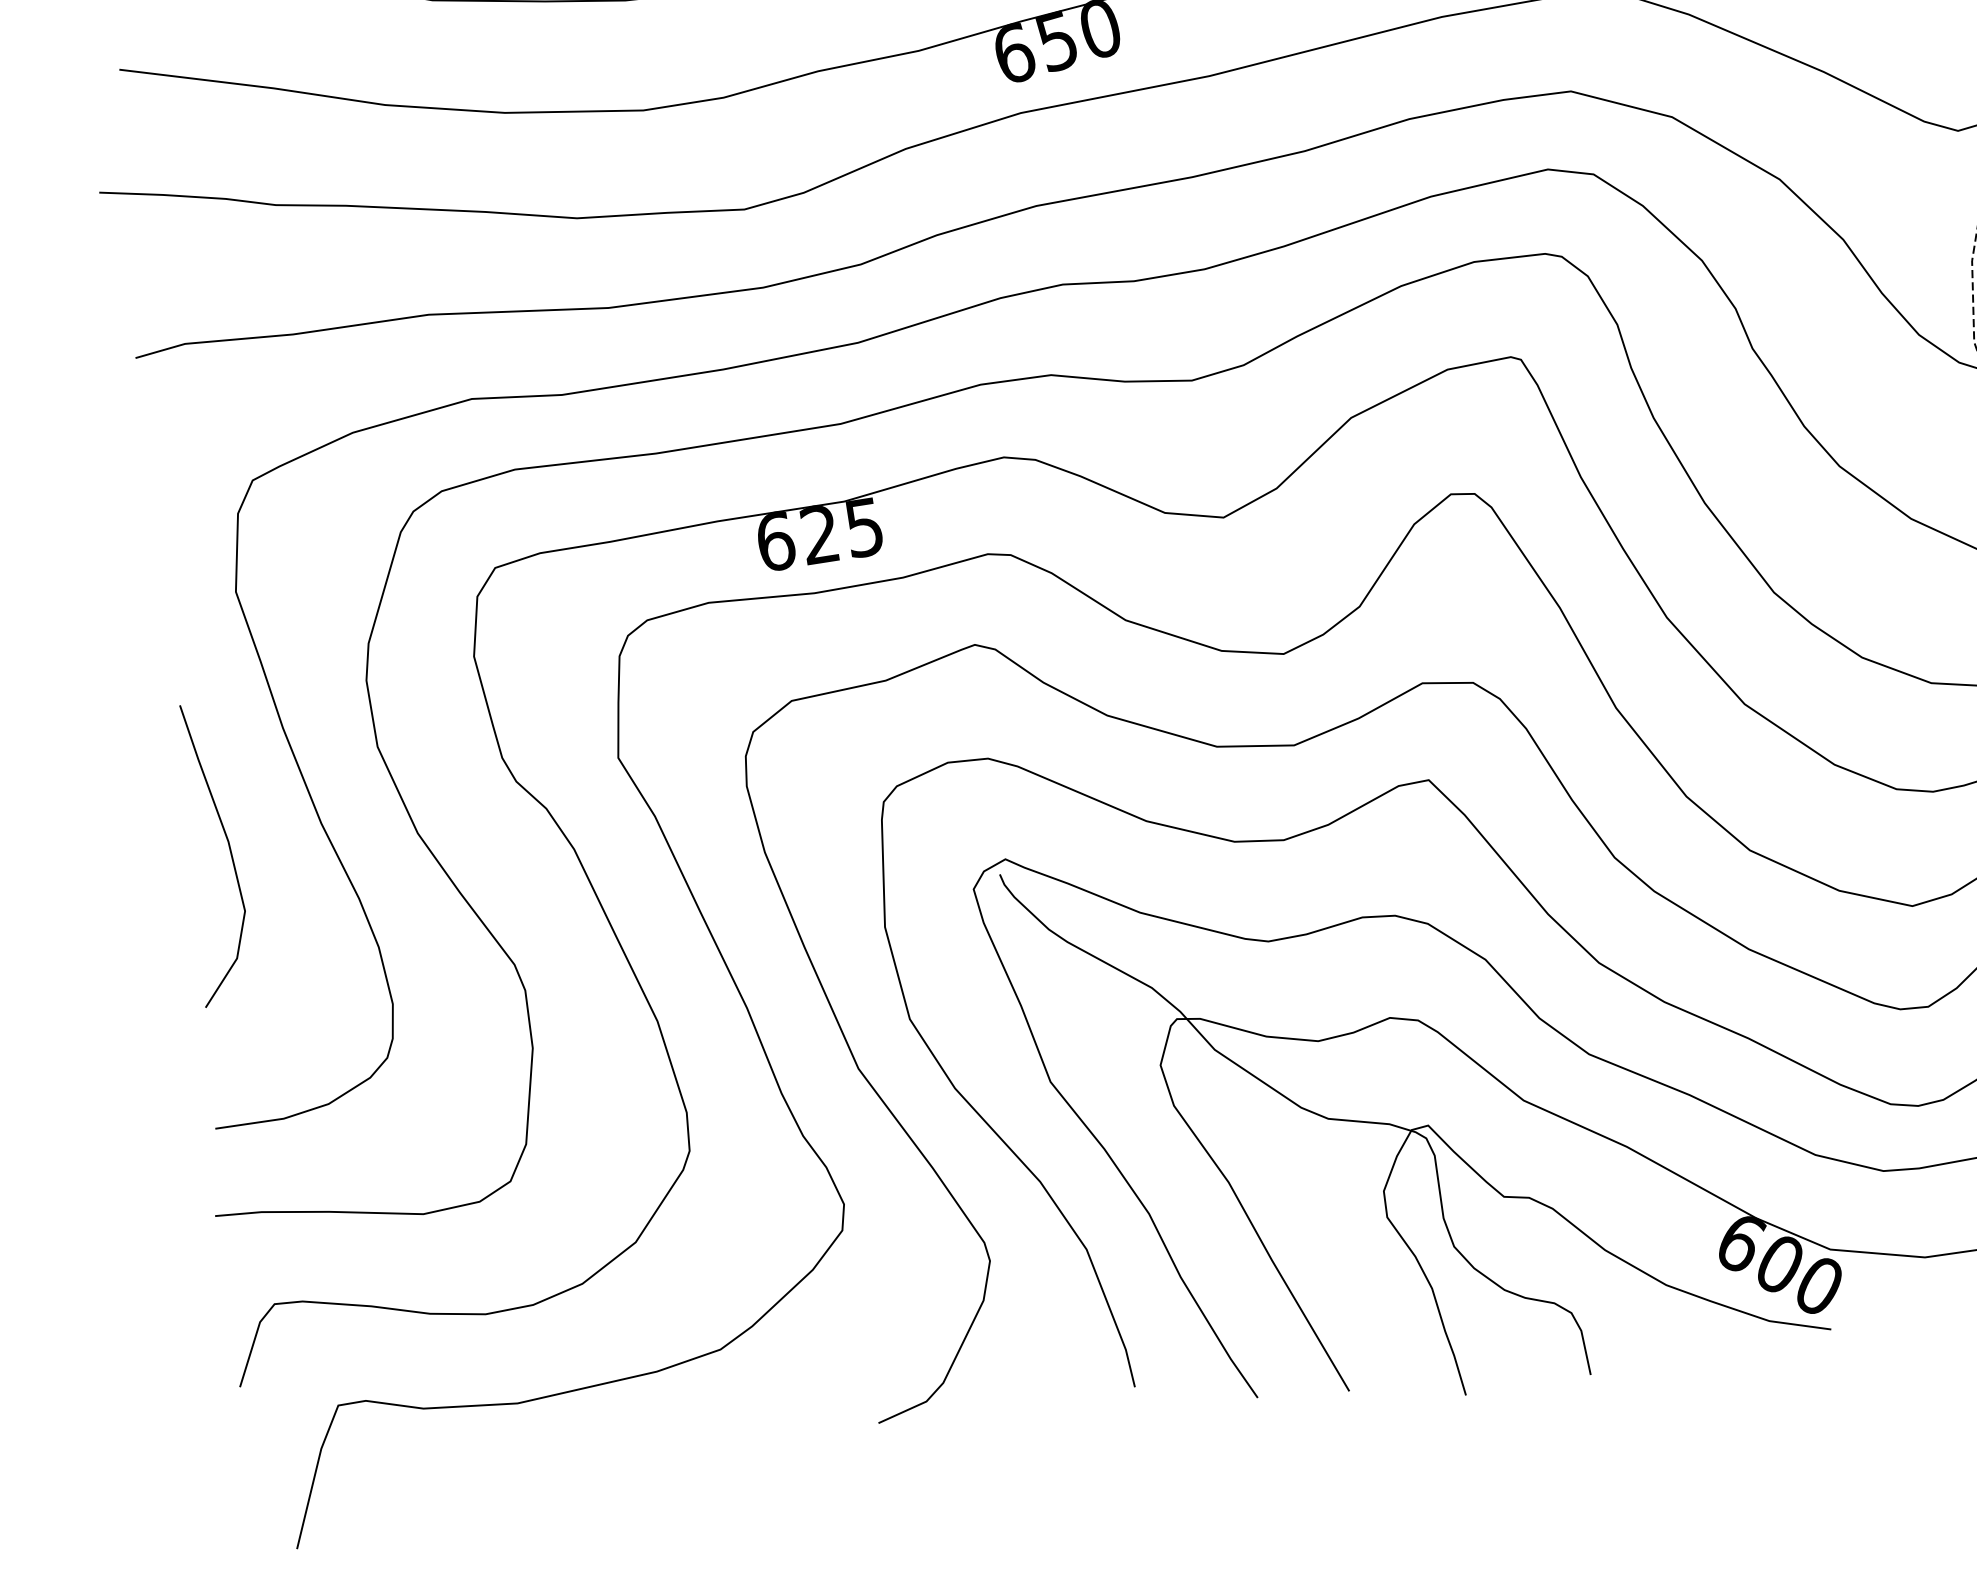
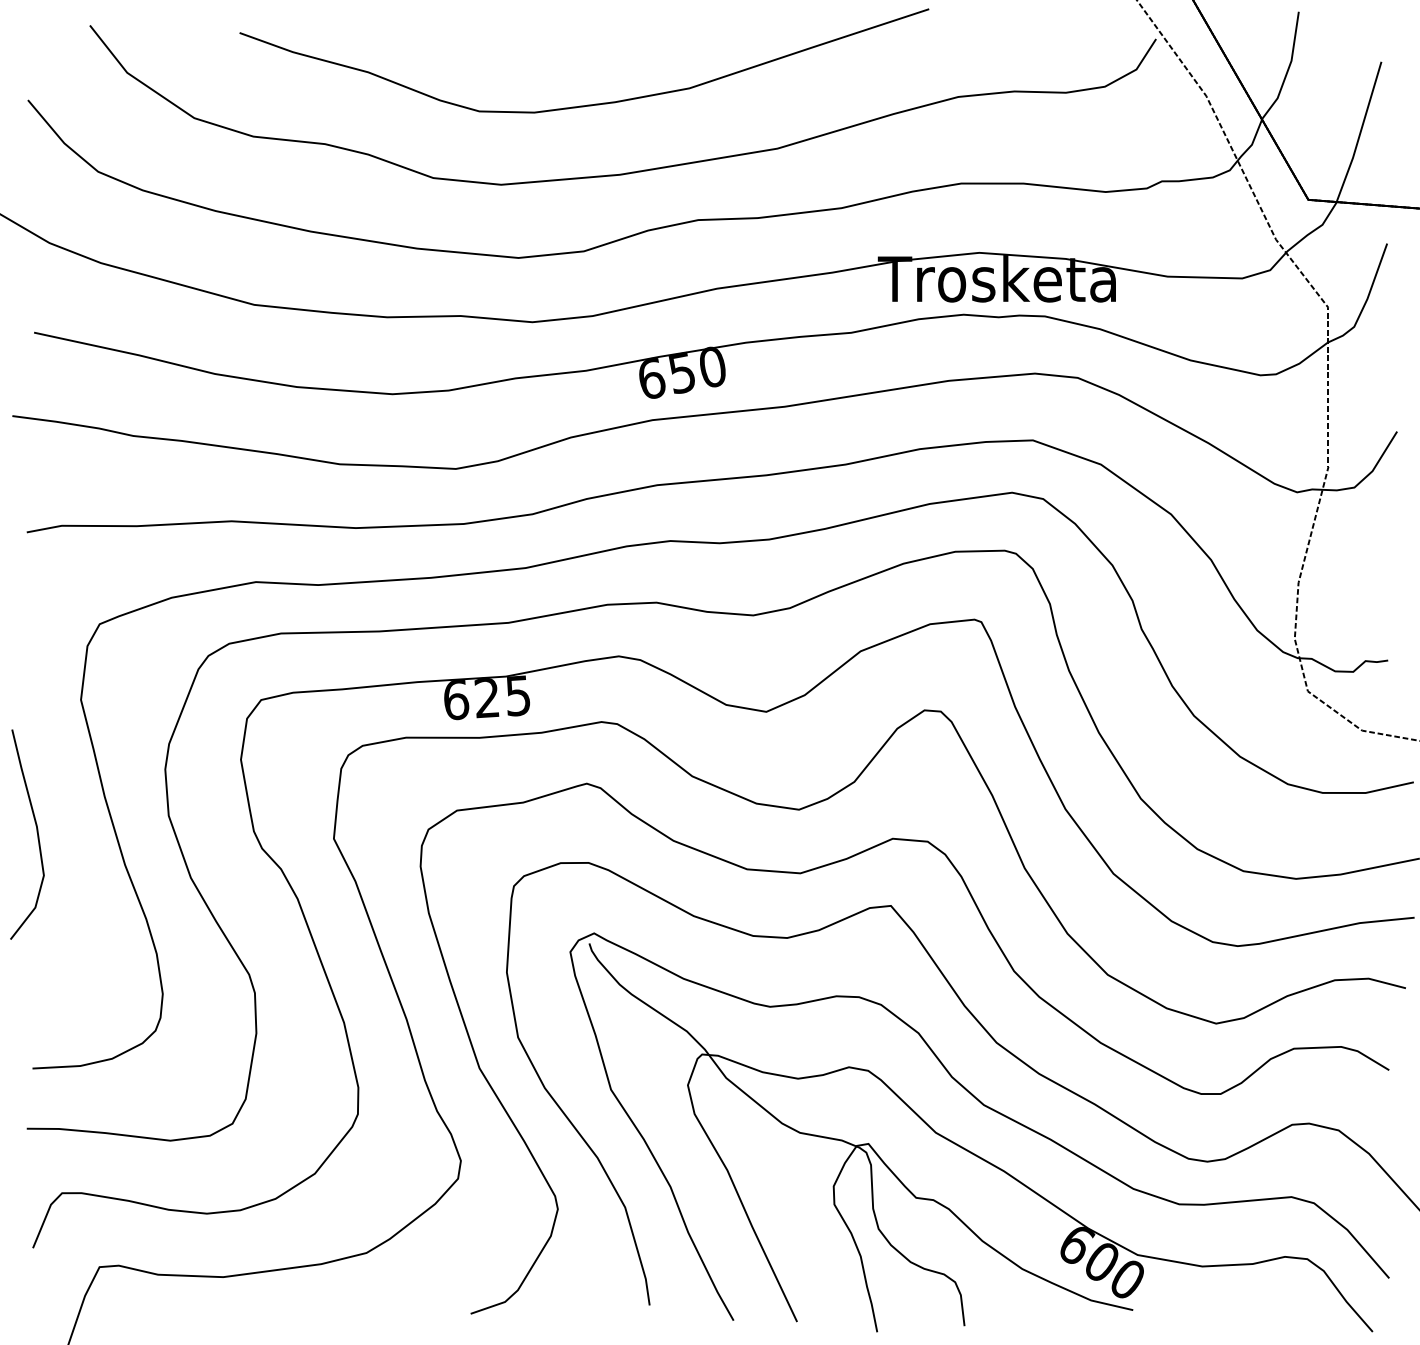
curve: (228, 850) -> (36, 832), moved

